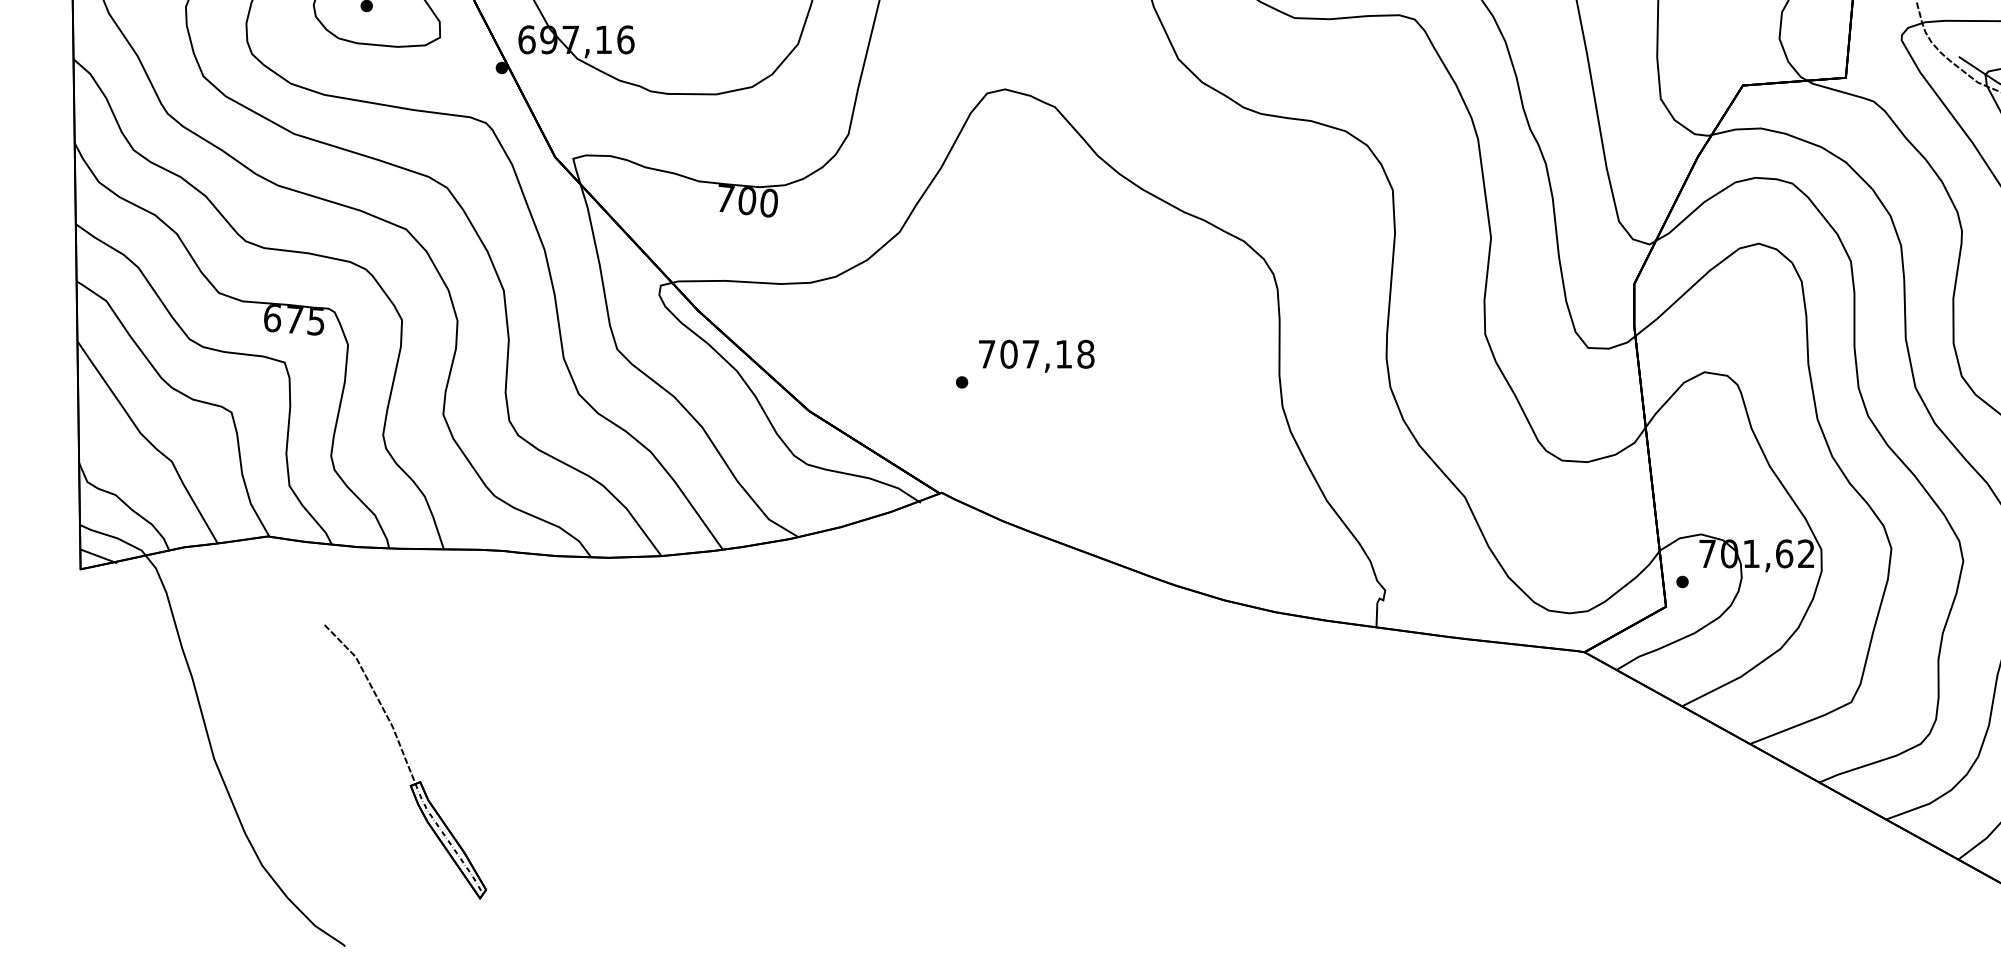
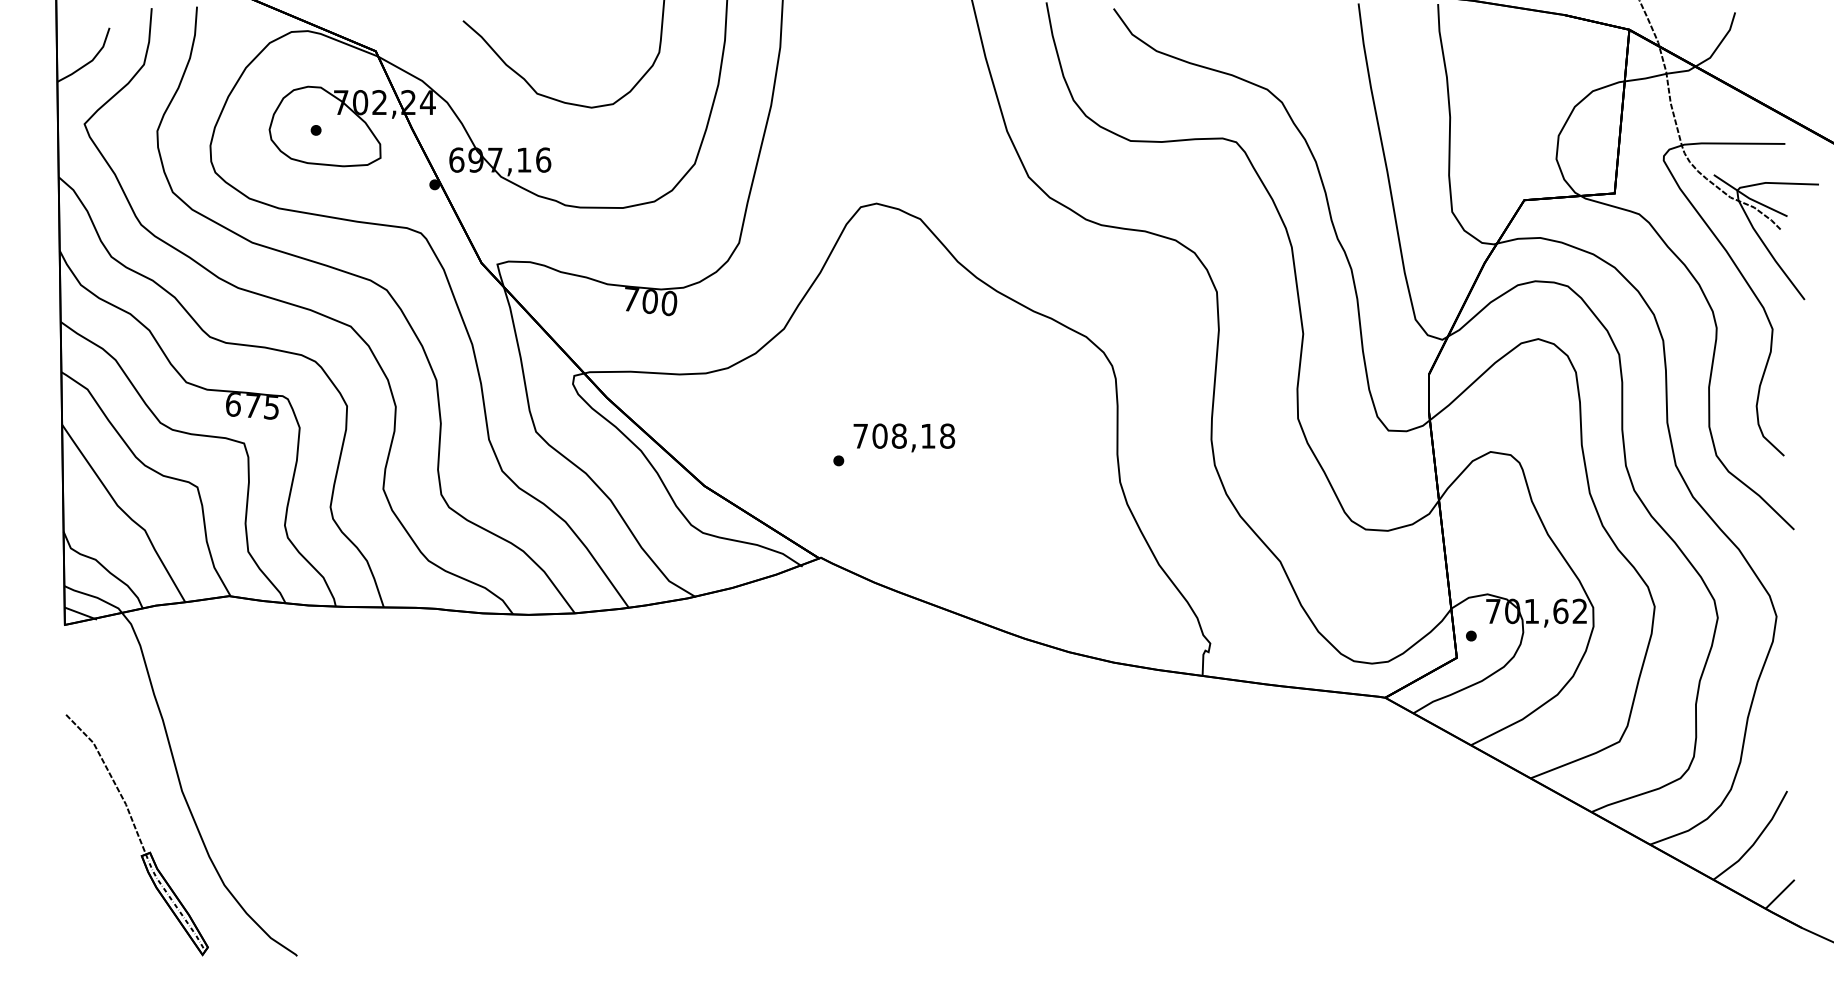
text: (1030, 353) -> (898, 435), 707,18 -> 708,18
part: (404, 762) -> (136, 835), moved

